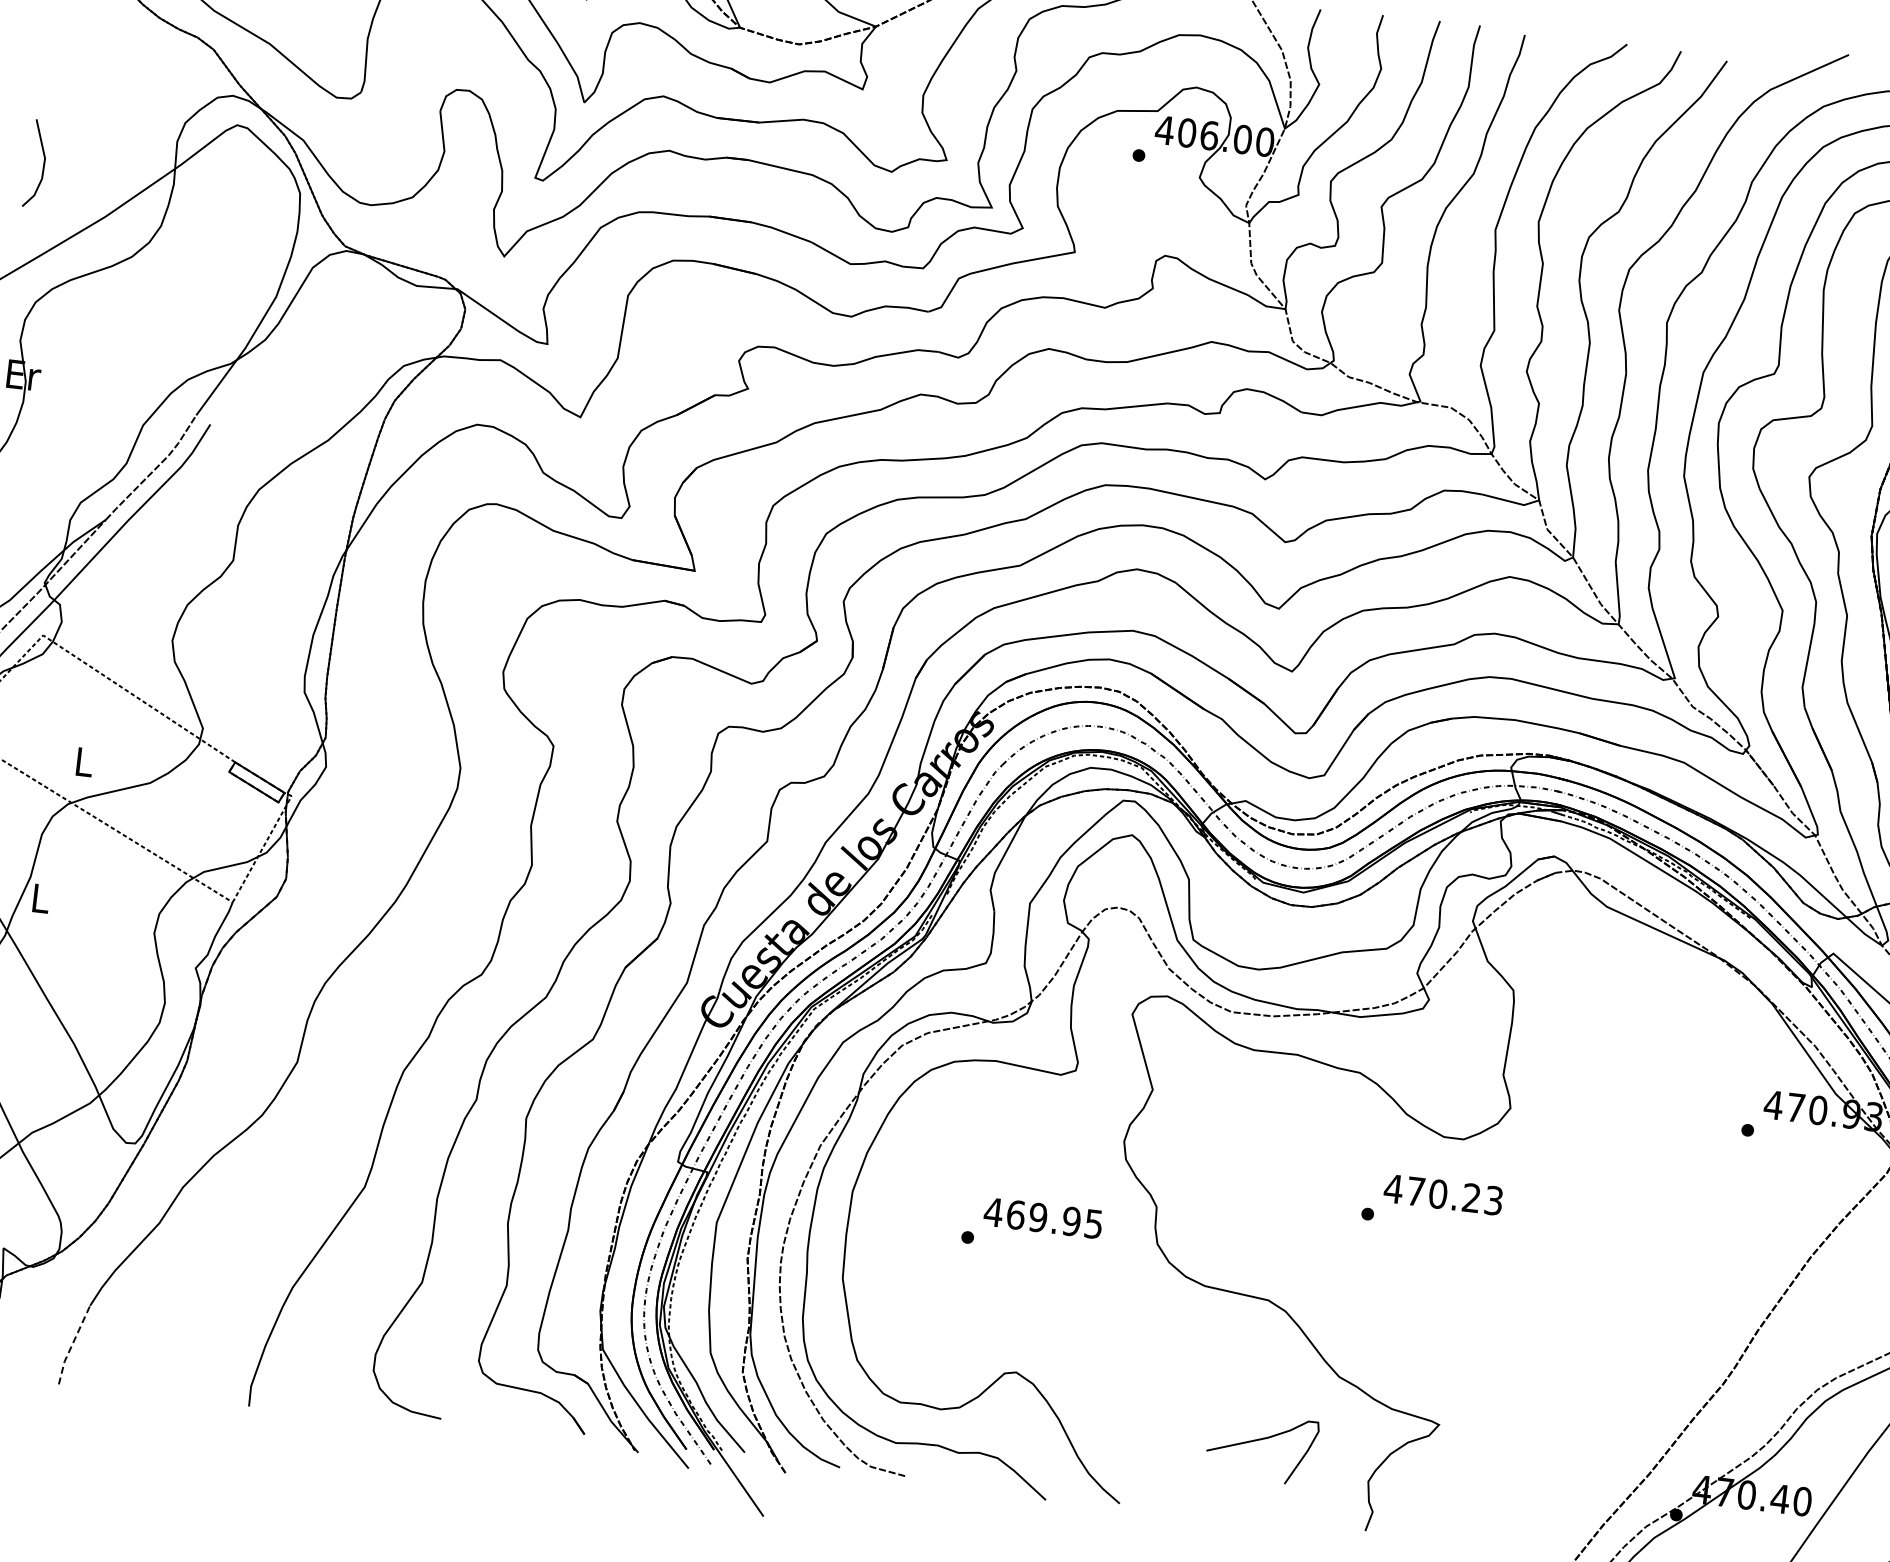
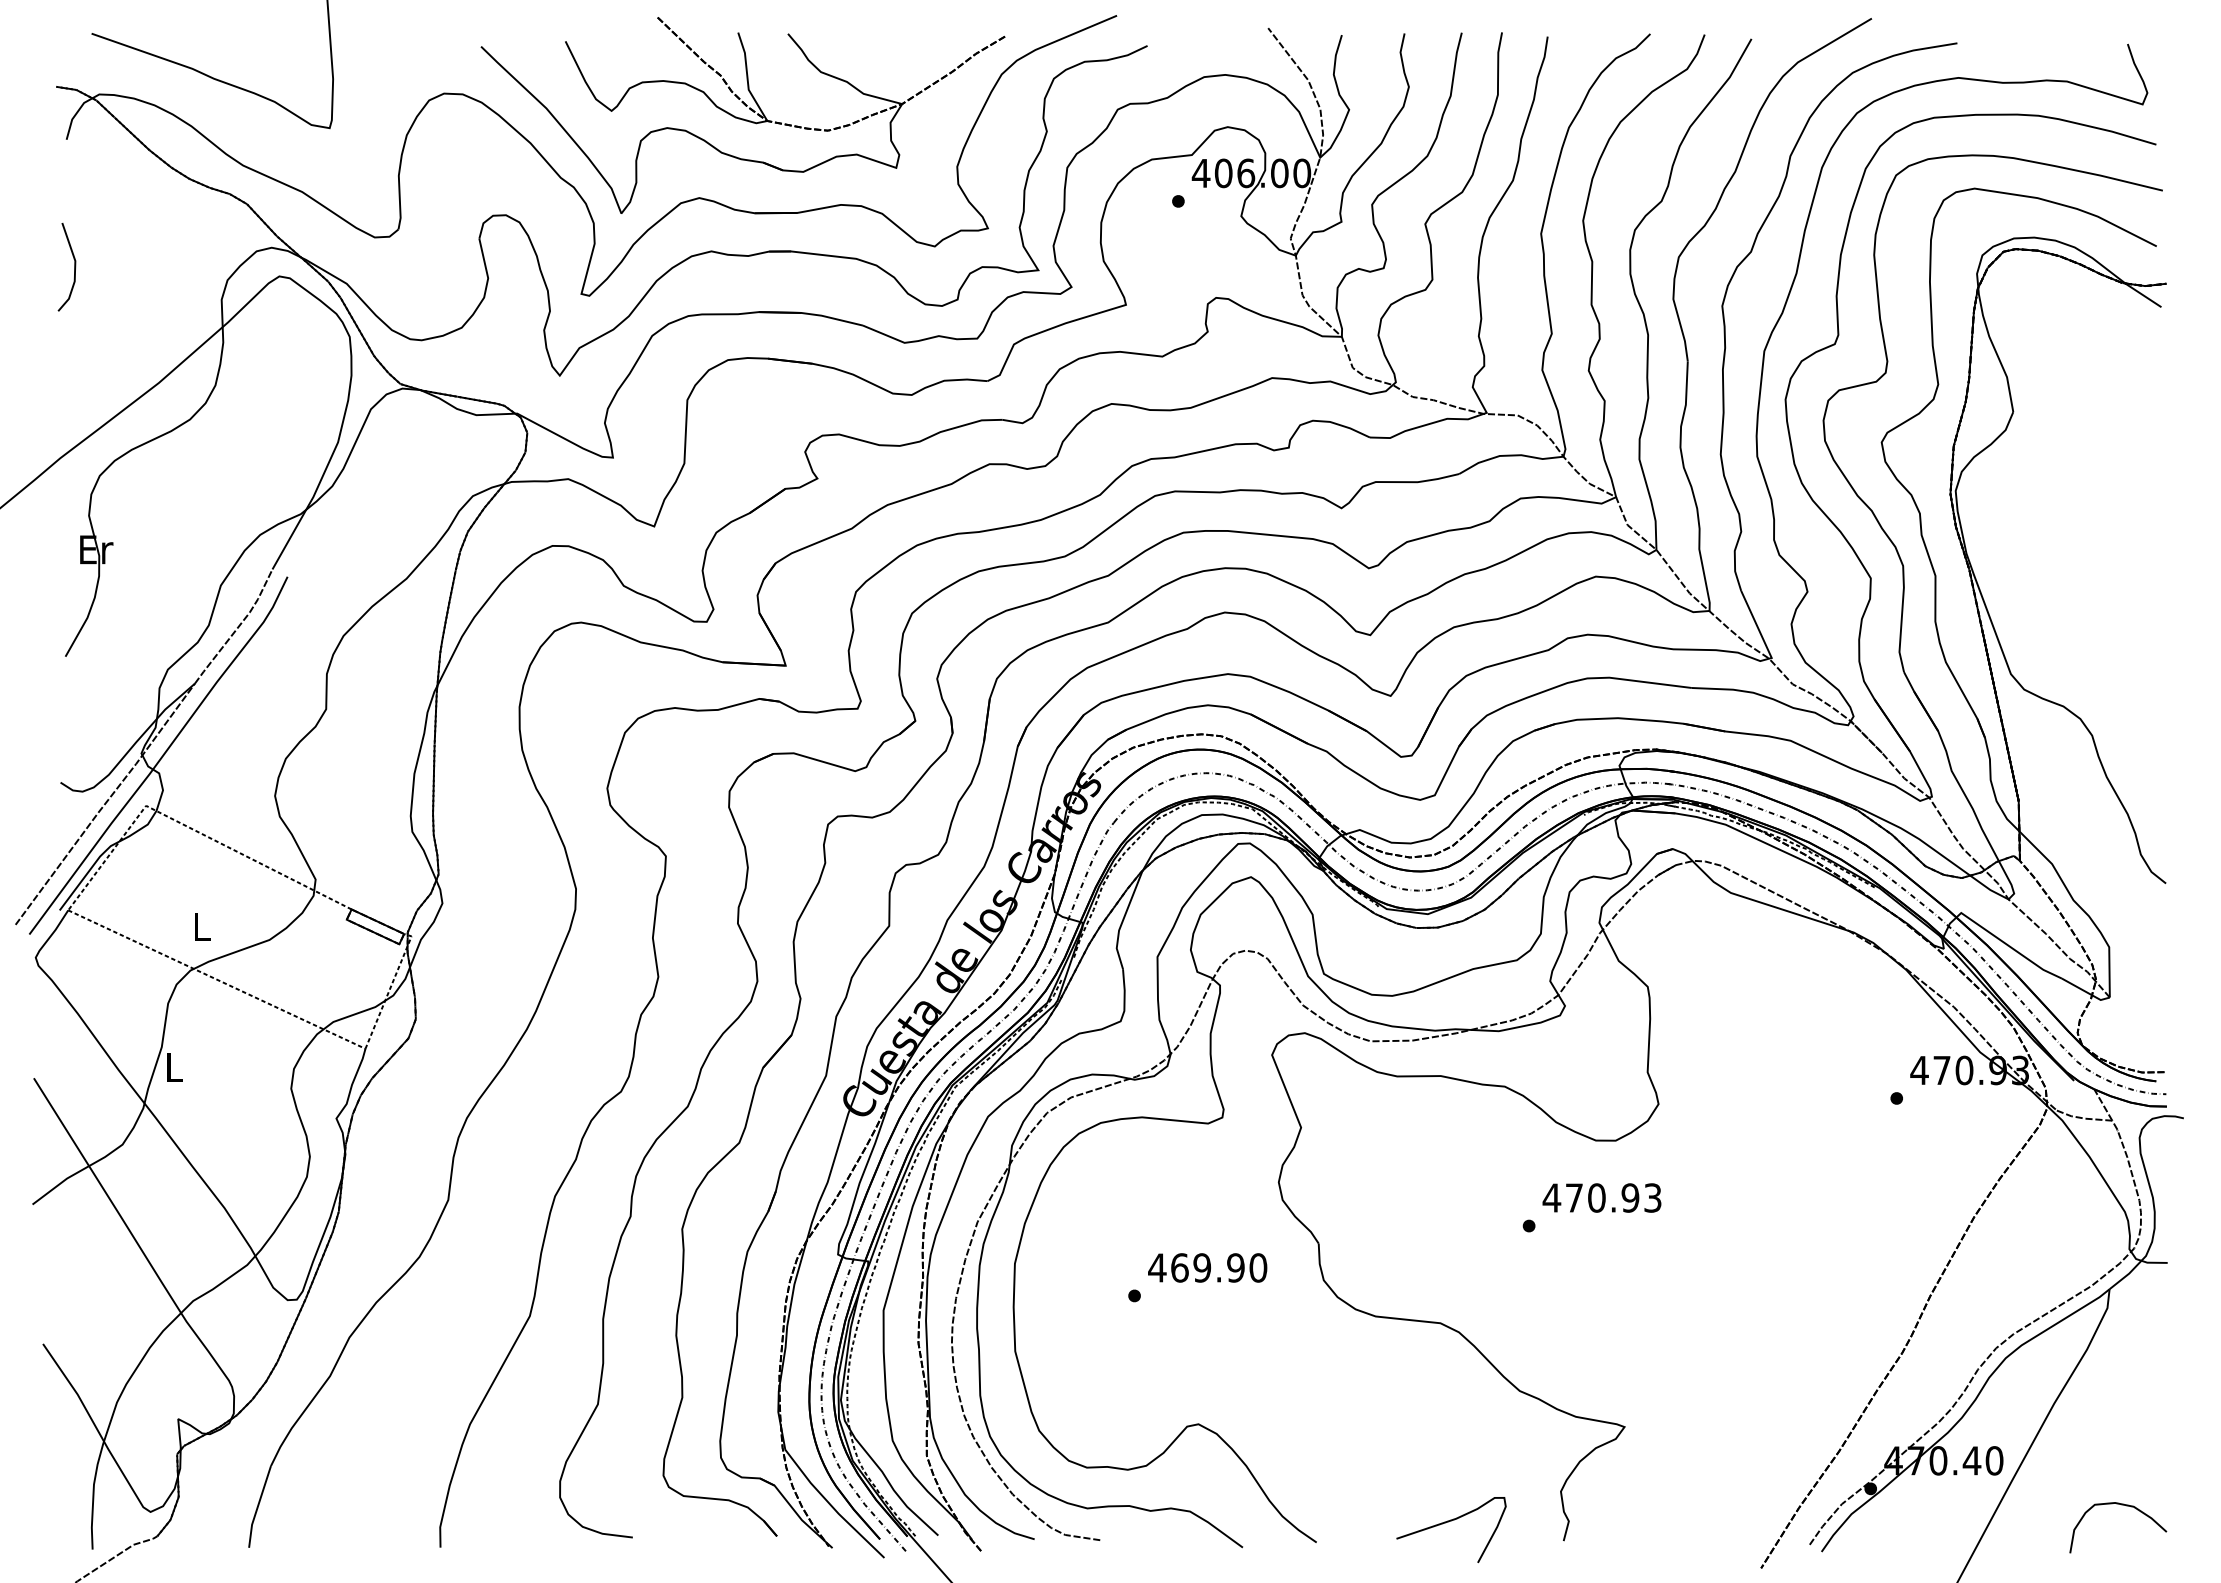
line: (43, 164) -> (74, 267), moved
text: (1471, 1197) -> (1630, 1197), 470.23 -> 470.93
text: (1094, 1223) -> (1258, 1267), 469.95 -> 469.90
line: (72, 1344) -> (257, 1506), dashed -> solid
curve: (1259, 1440) -> (1448, 1522), moved

